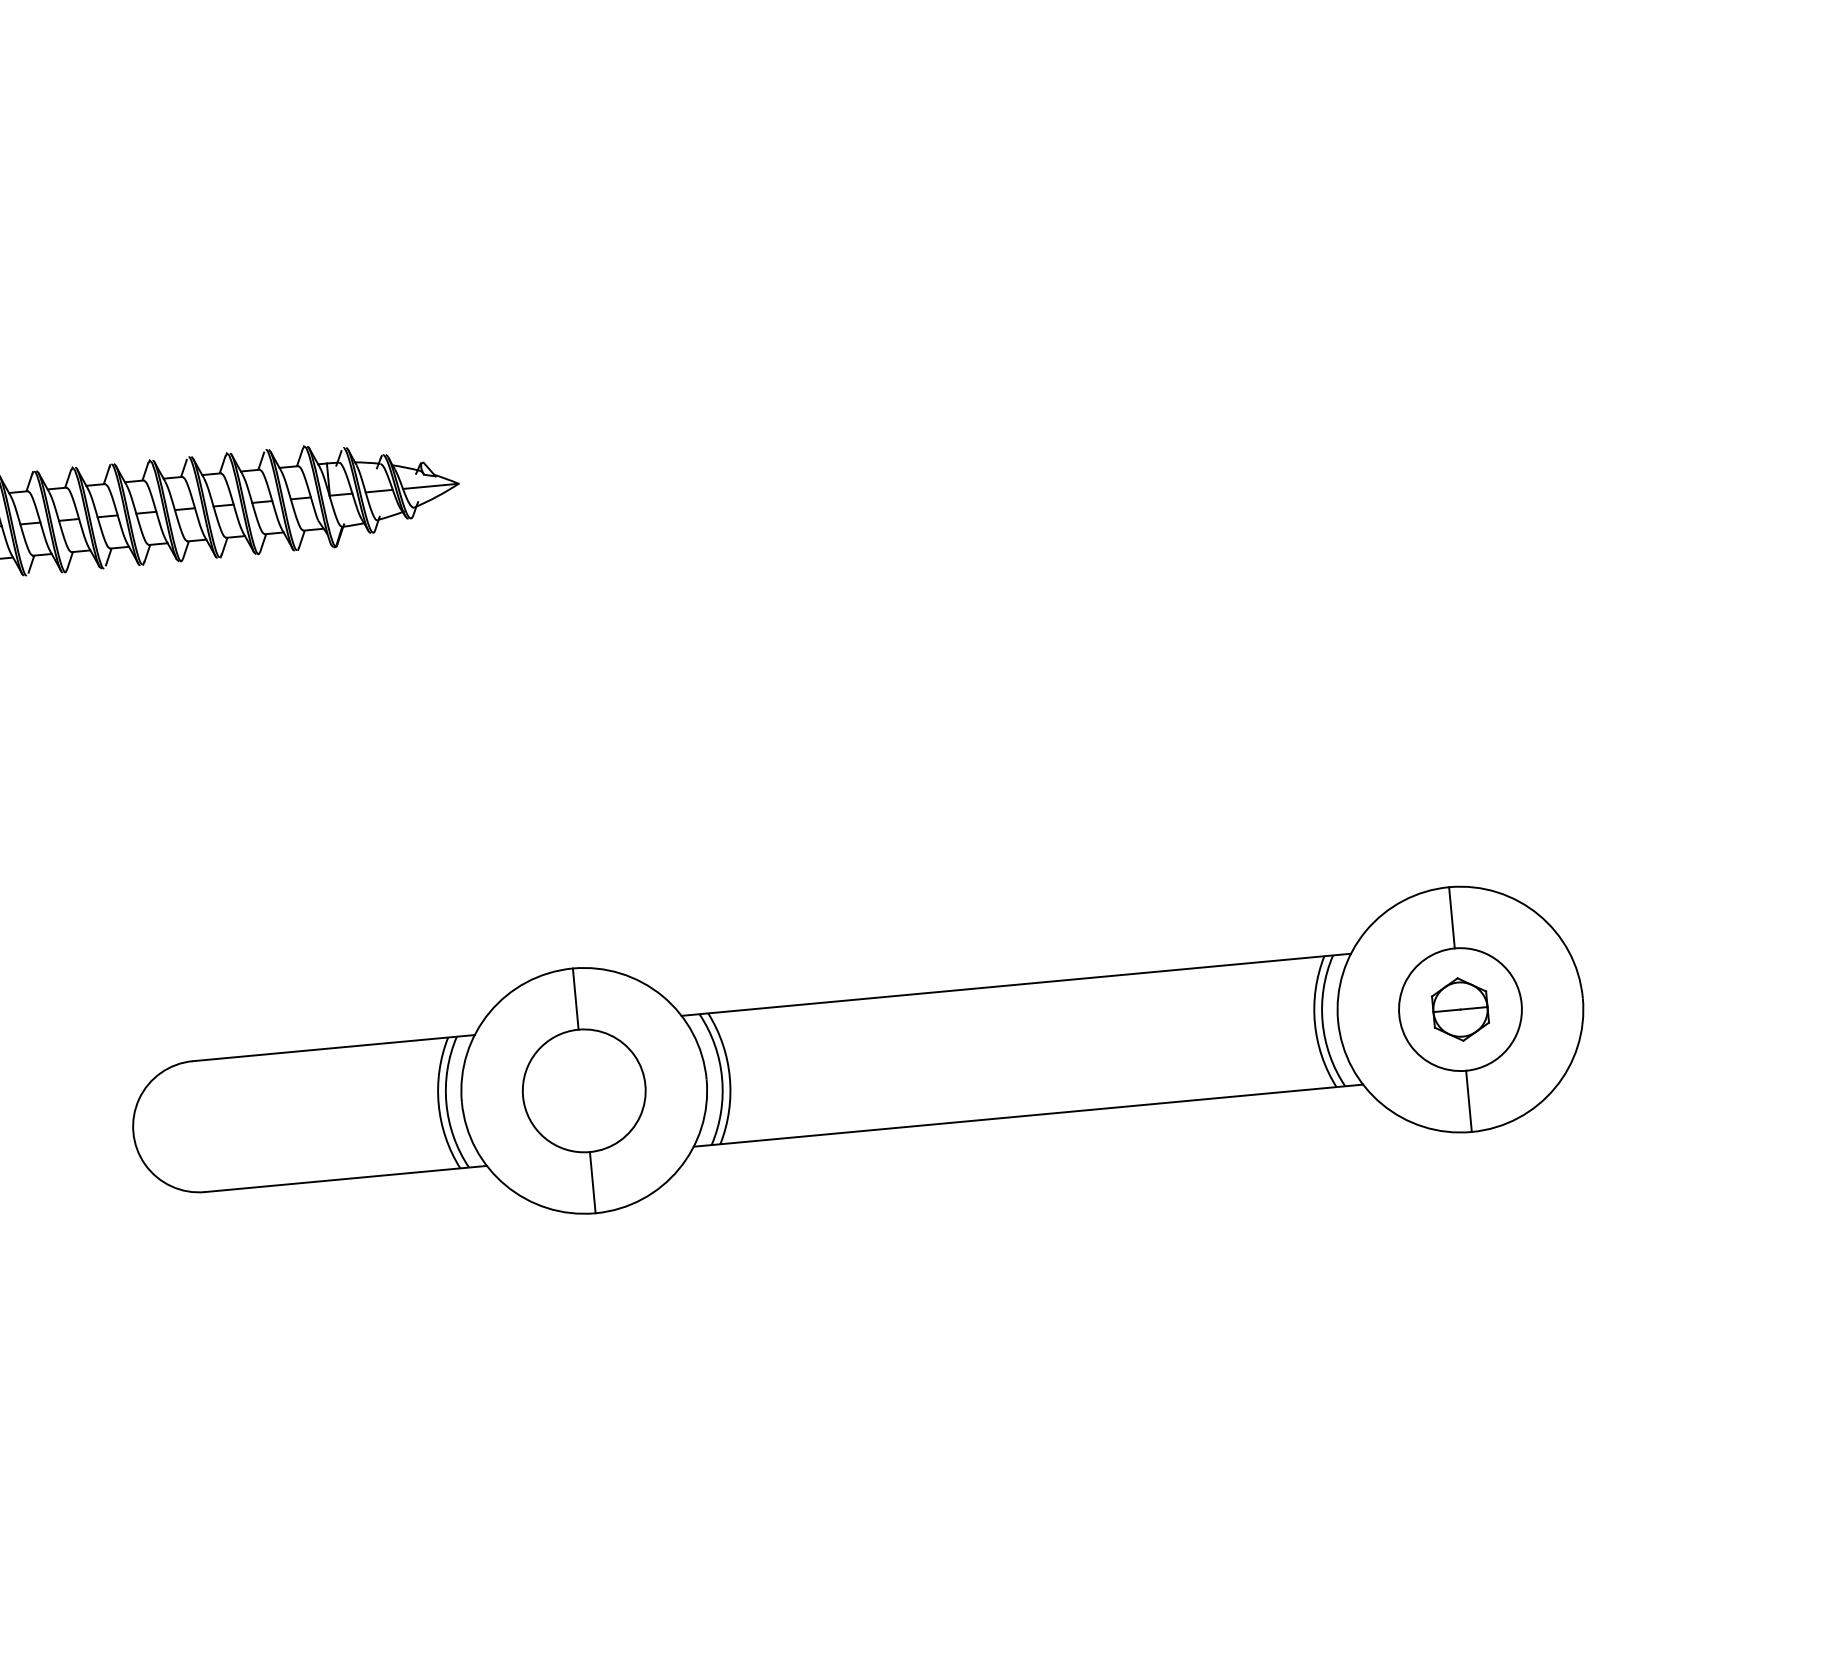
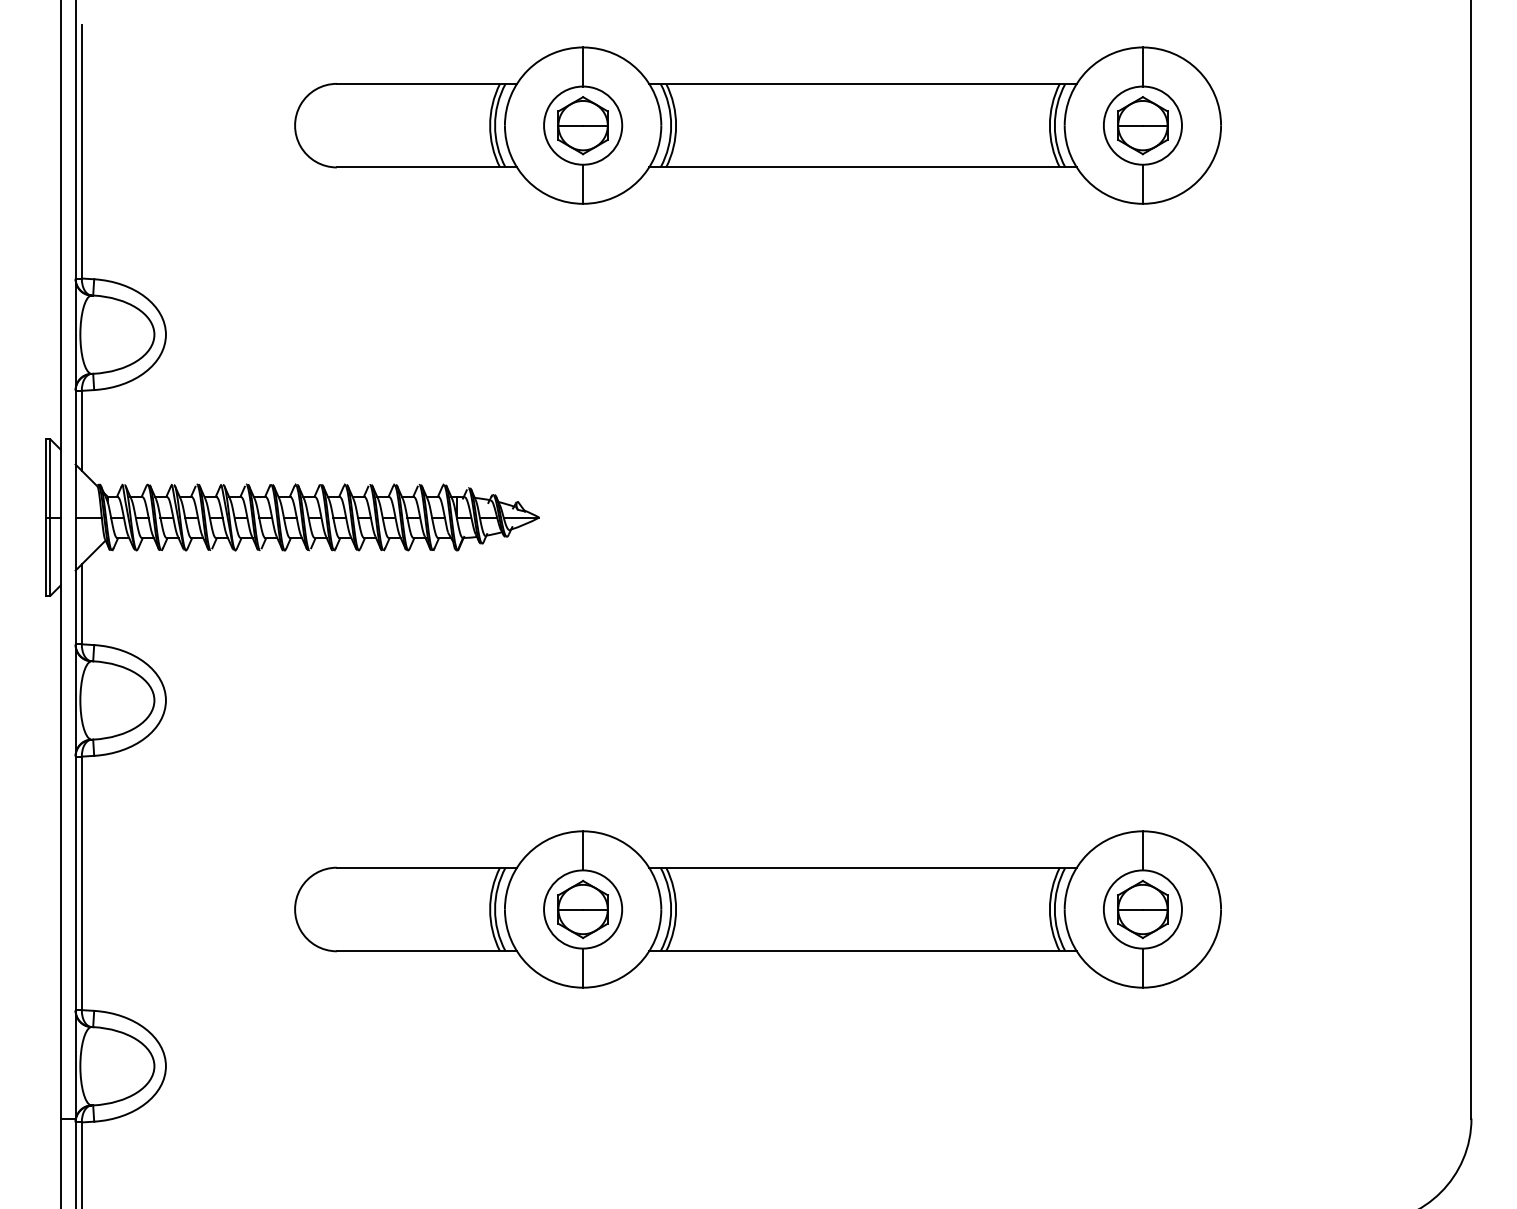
part: (1459, 1009) -> (1142, 909), size x1.43
part: (583, 1090) -> (582, 909), added

